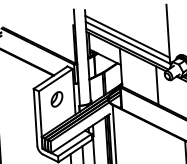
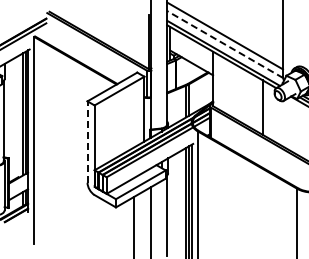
line: (128, 42) -> (225, 44), solid -> dashed
part: (57, 99) -> (119, 118), removed
line: (35, 117) -> (87, 142), solid -> dashed

